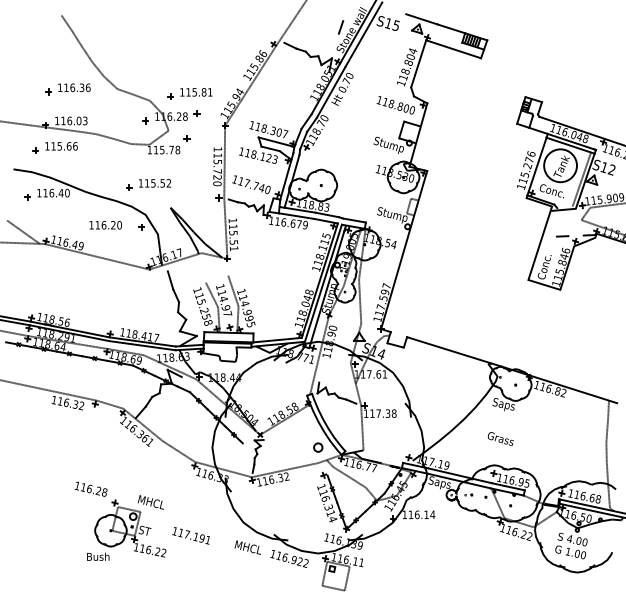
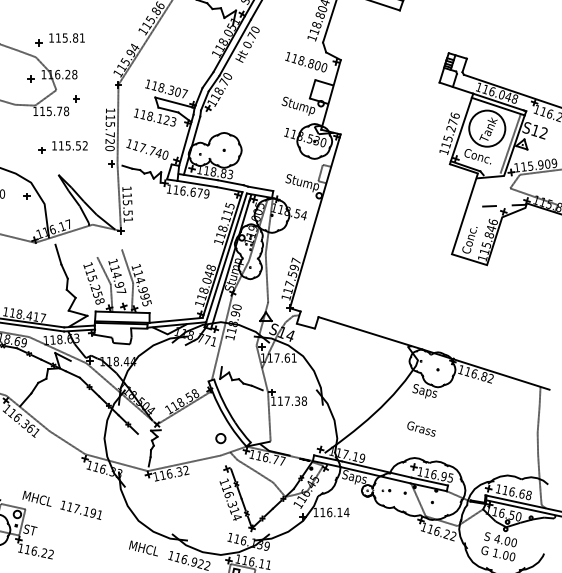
part: (189, 93) -> (59, 39), moved
part: (196, 113) -> (86, 71), removed
part: (148, 184) -> (62, 147), moved
text: (190, 535) -> (80, 509), moved

